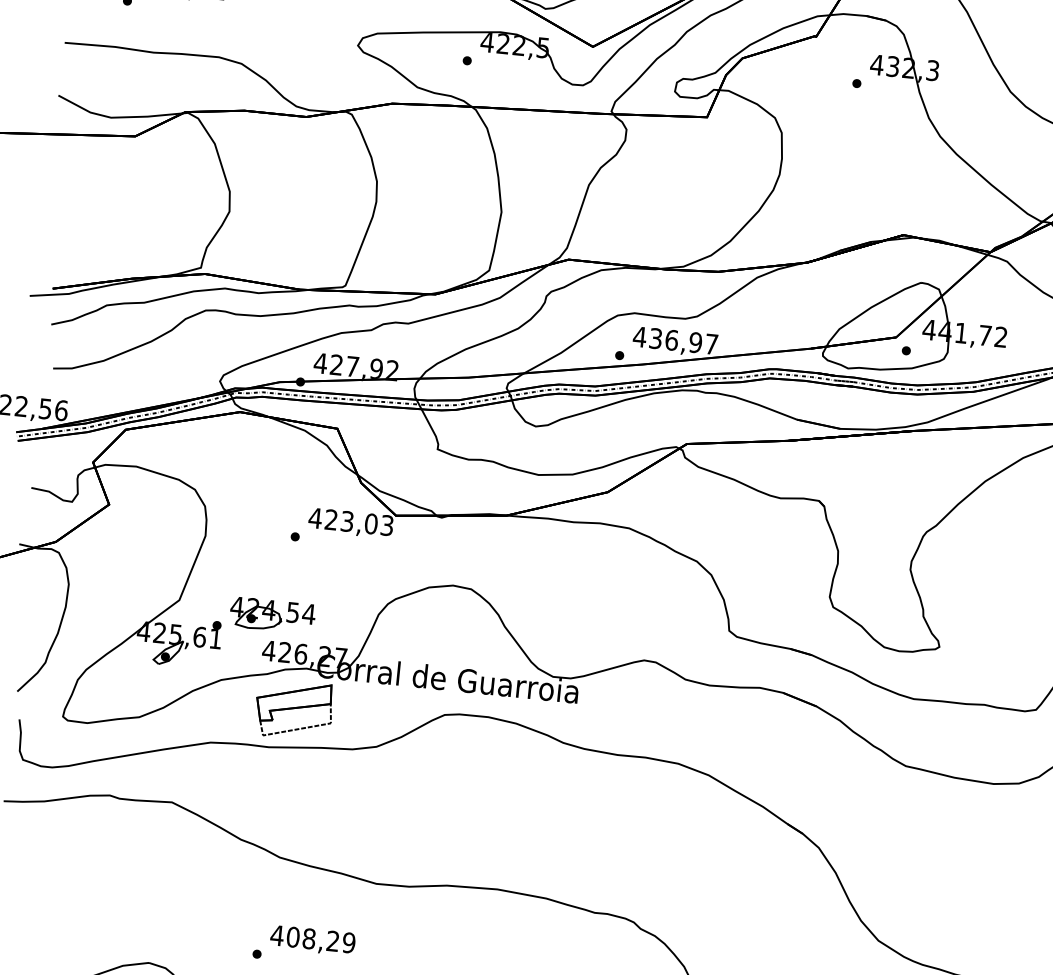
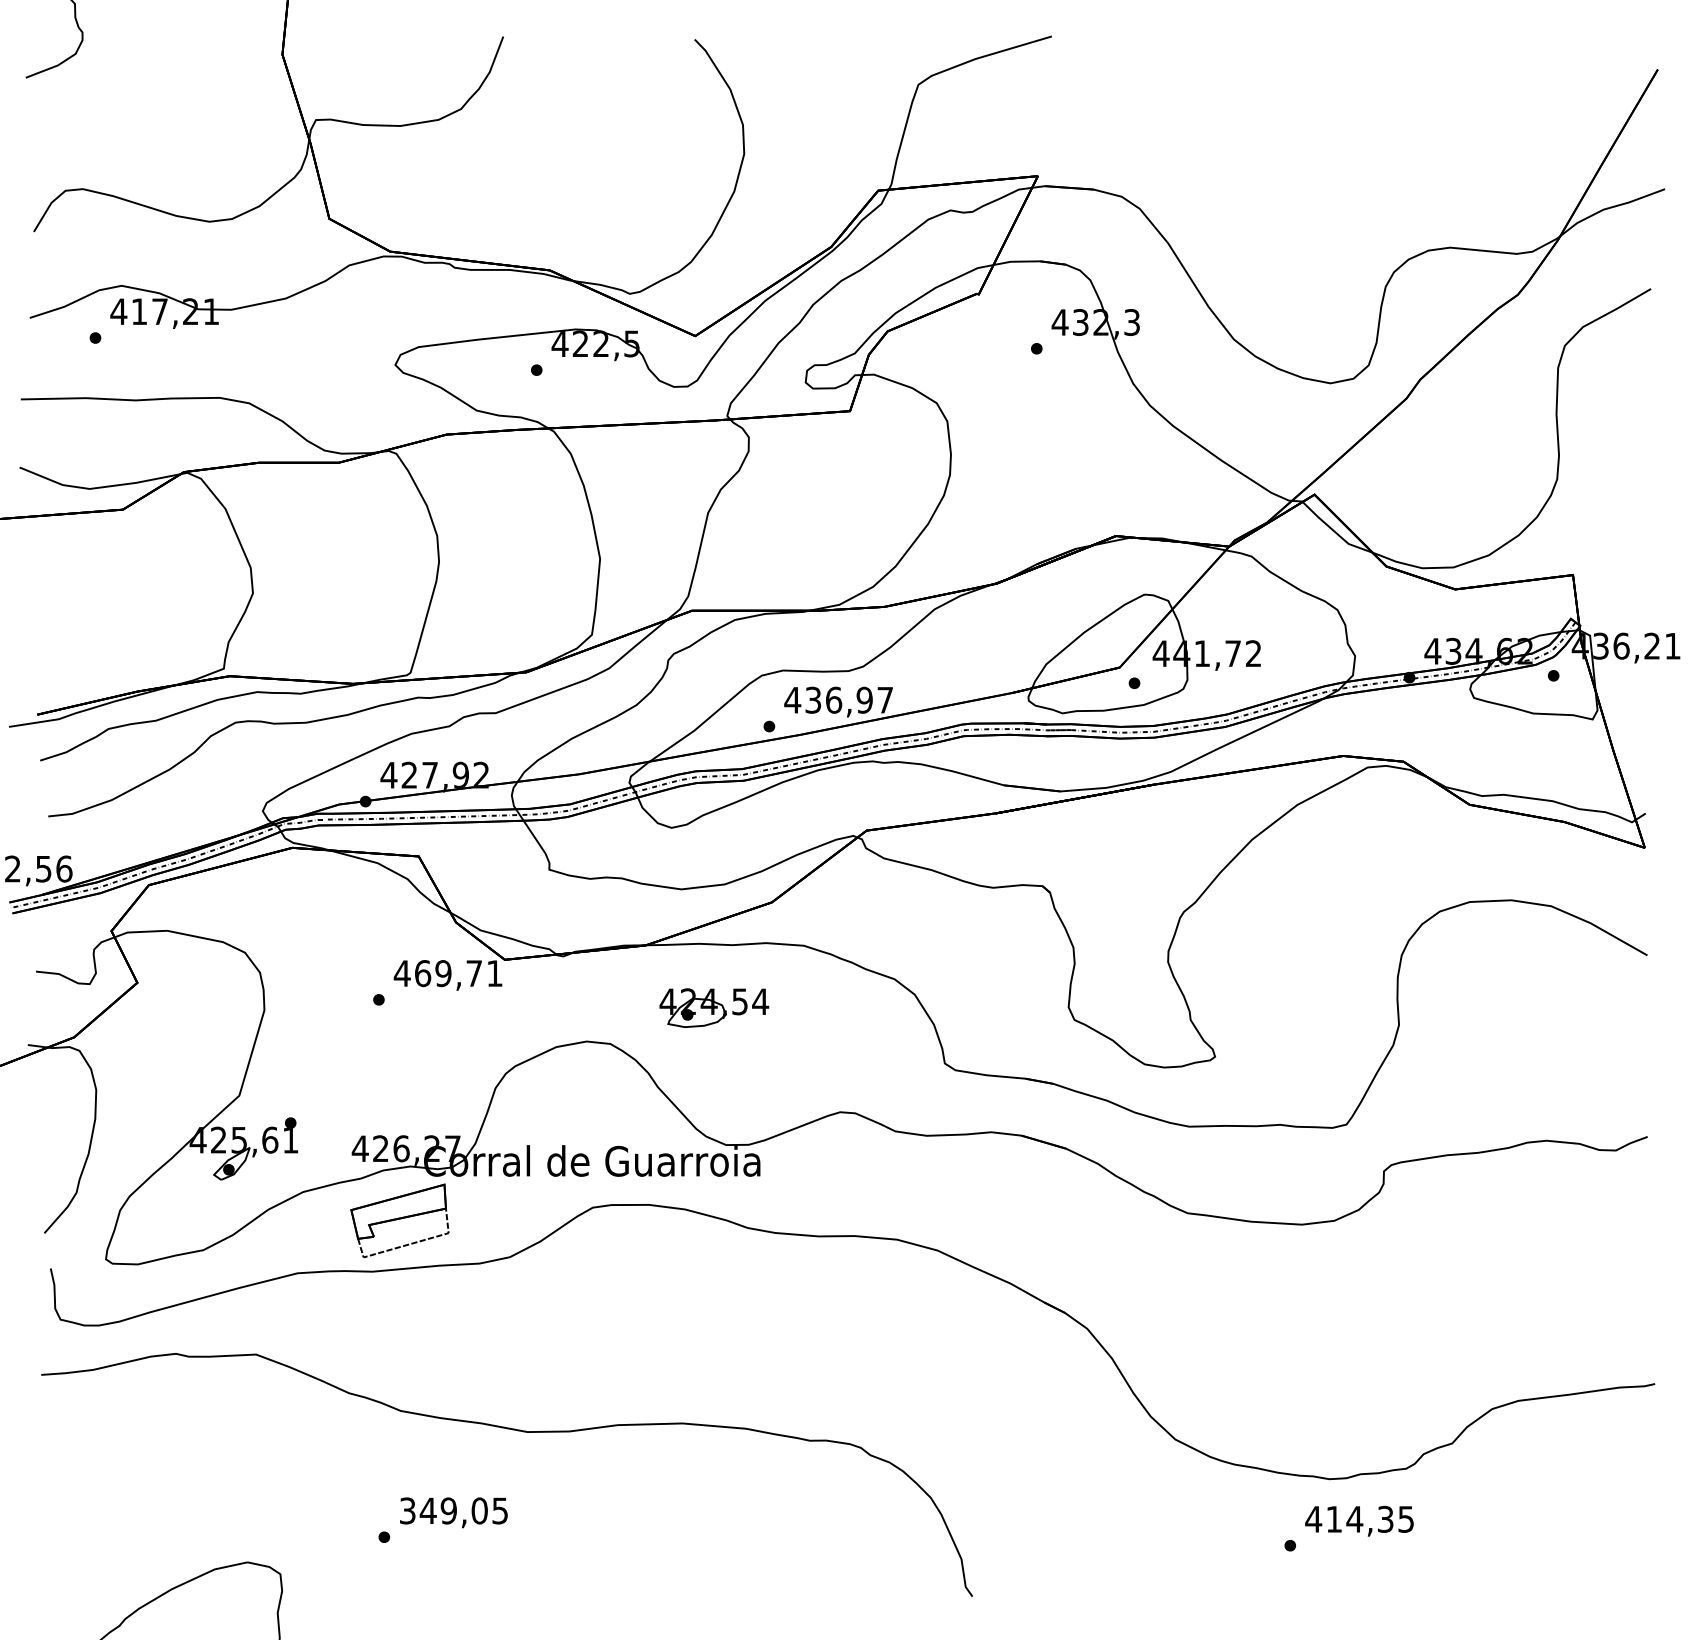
text: (359, 522) -> (458, 973), 423,03 -> 469,71
part: (272, 615) -> (714, 1007), moved
text: (312, 938) -> (453, 1510), 408,29 -> 349,05

